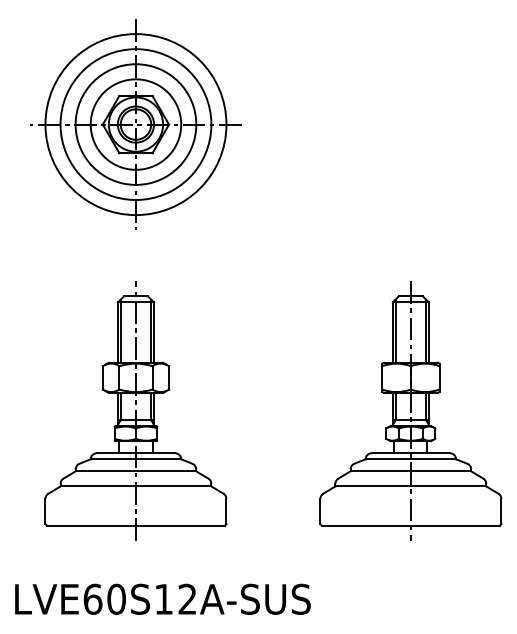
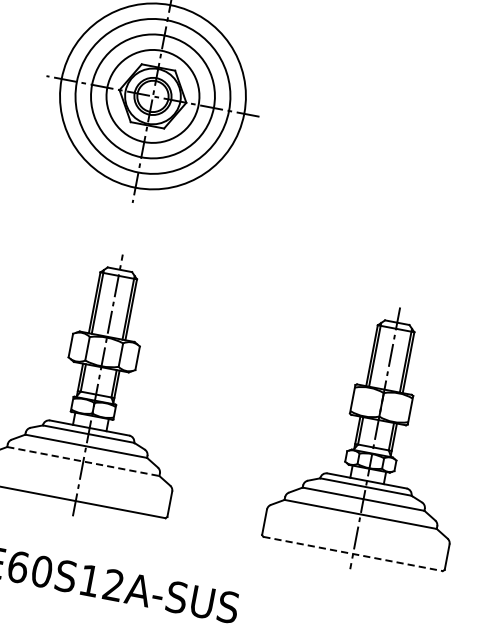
line: (136, 486) -> (83, 461), solid -> dashed
line: (410, 525) -> (352, 553), solid -> dashed

